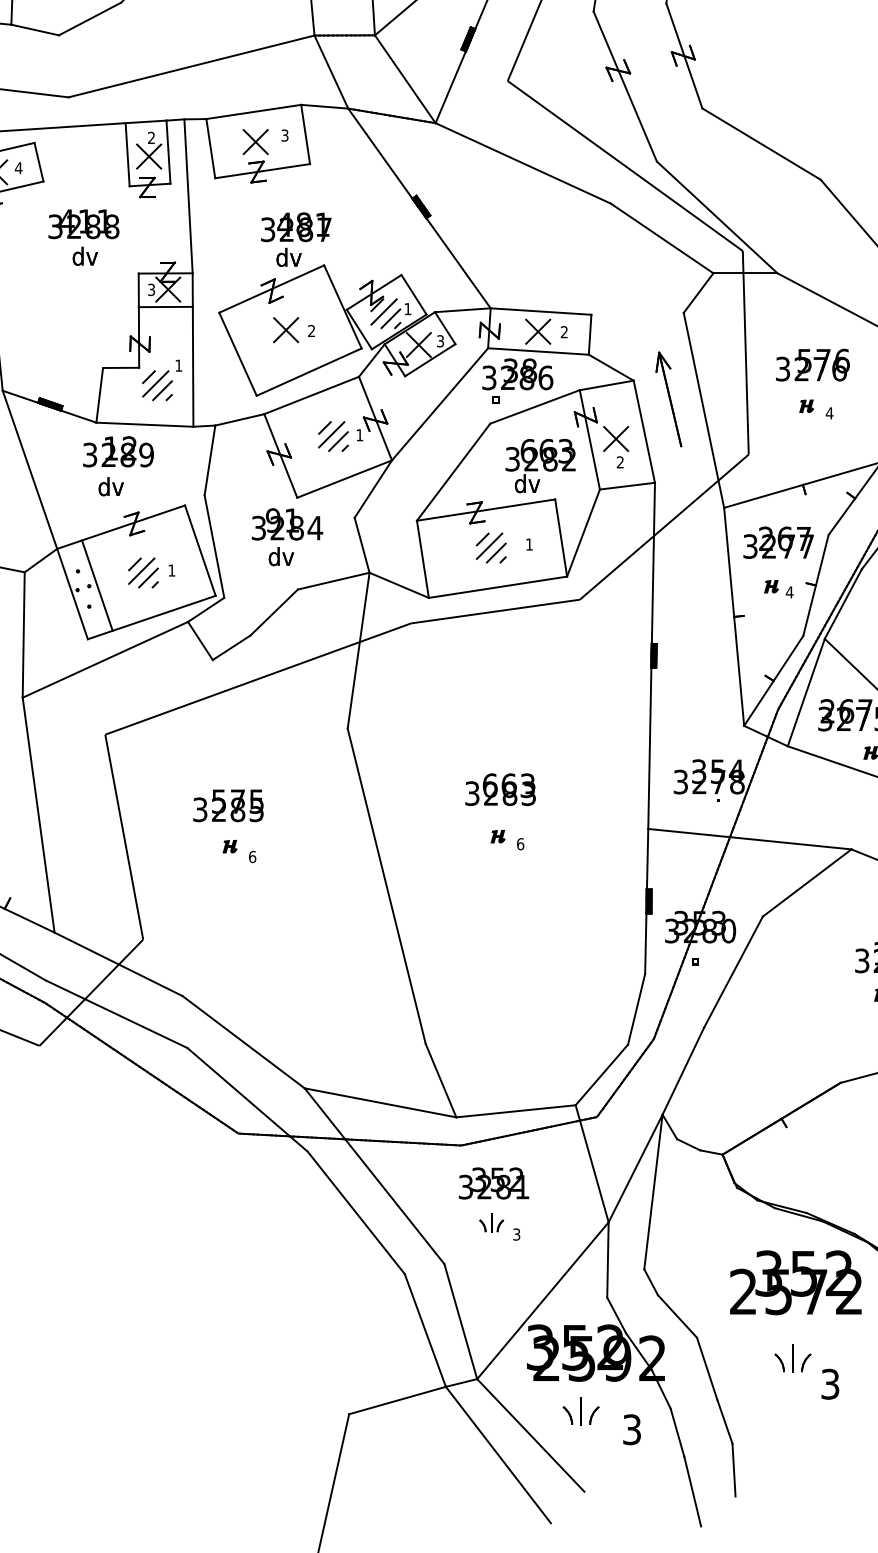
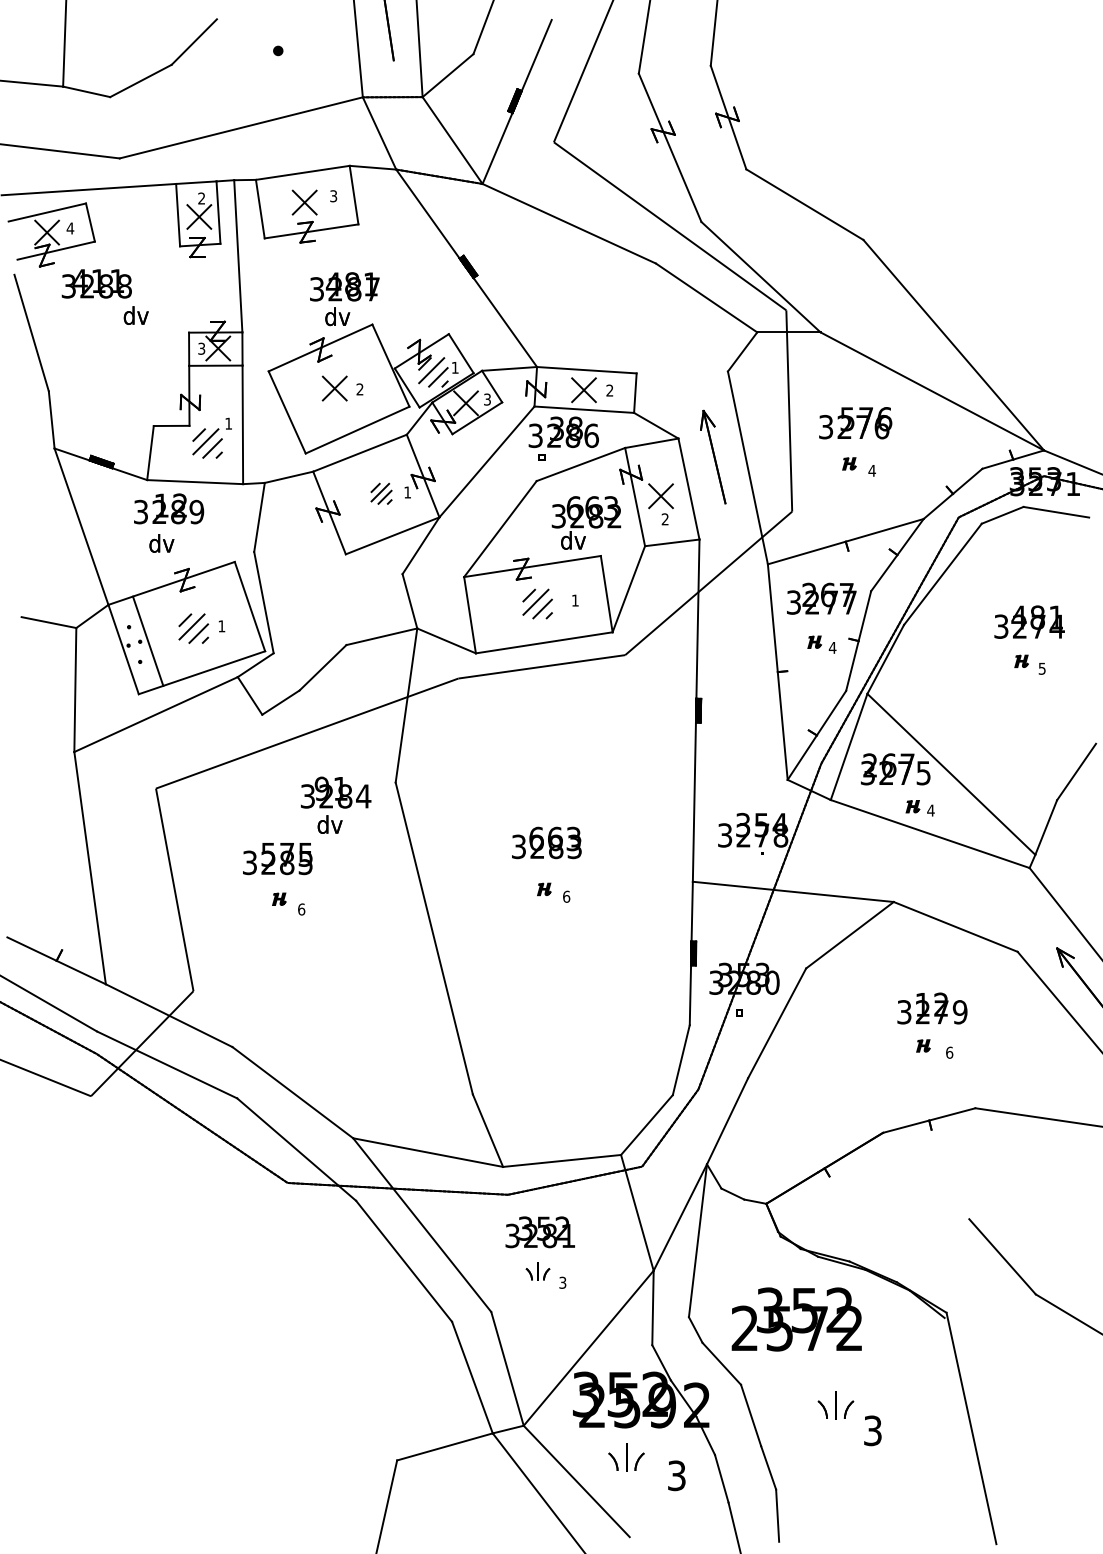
text: (83, 223) -> (96, 283), moved
part: (333, 436) -> (381, 493), size x0.7
text: (287, 536) -> (336, 804), moved
text: (795, 1282) -> (796, 1319), moved

